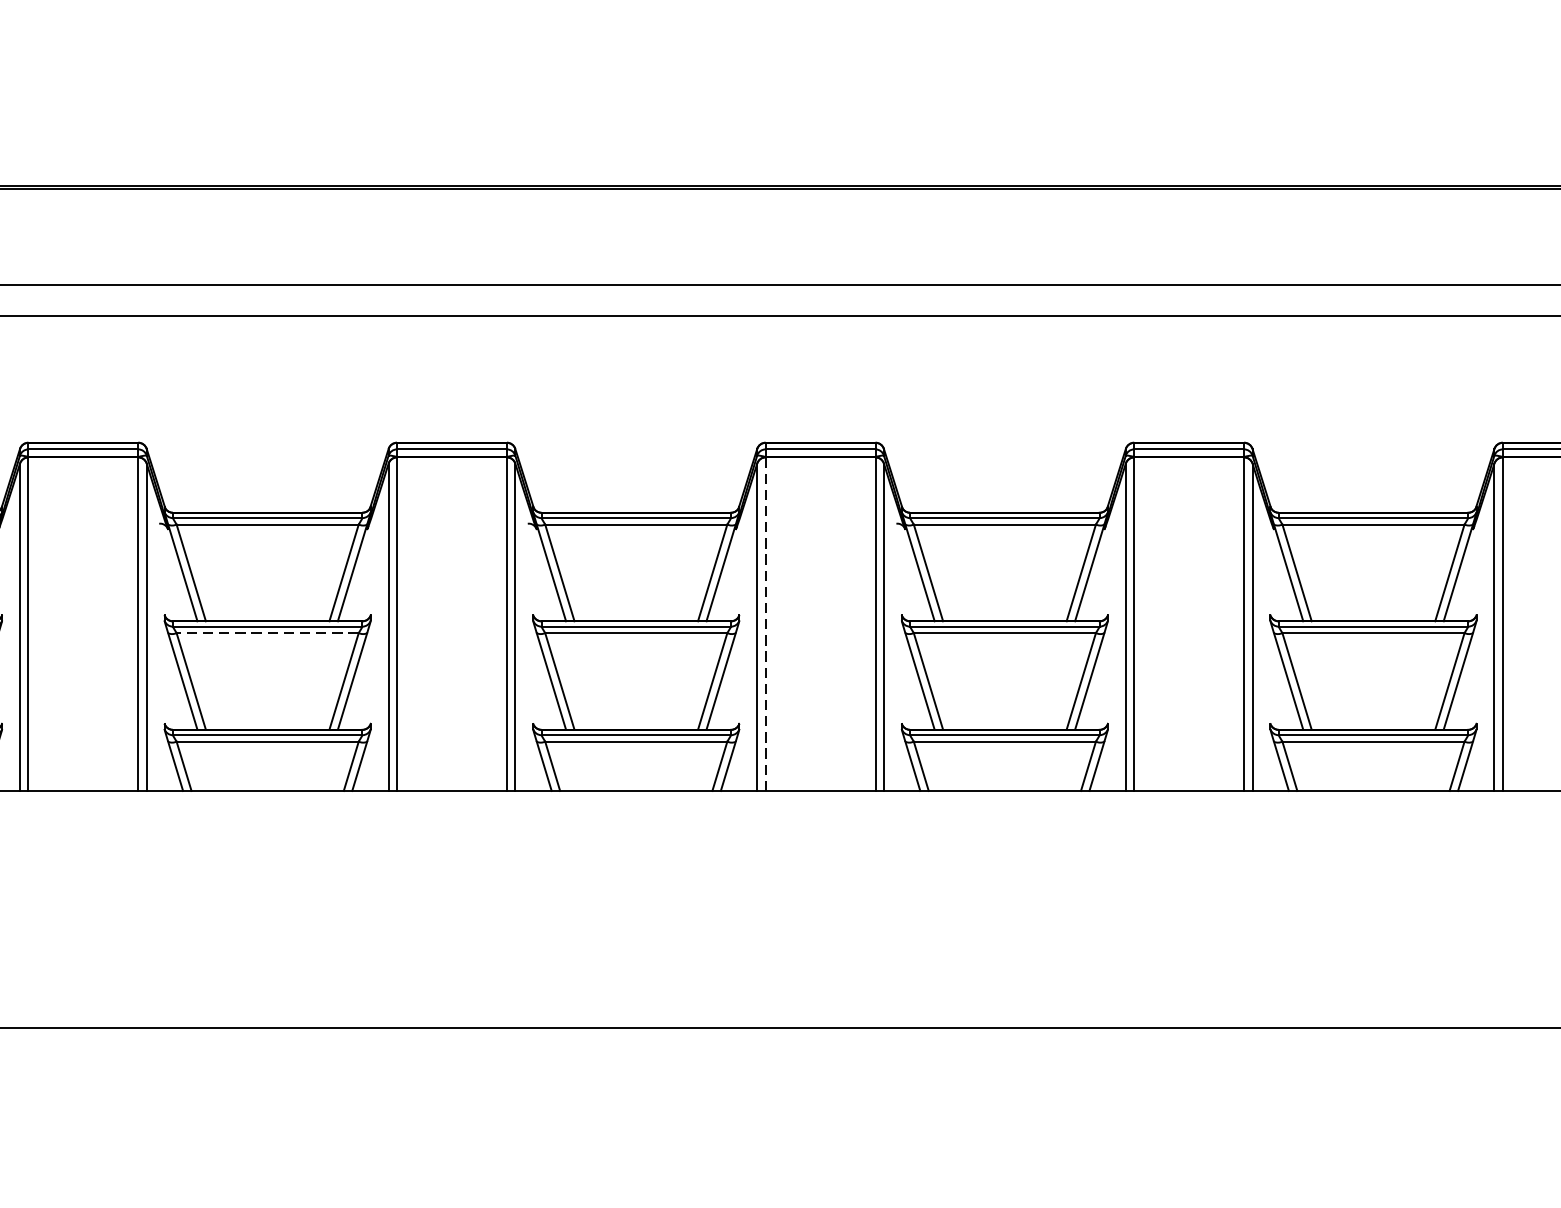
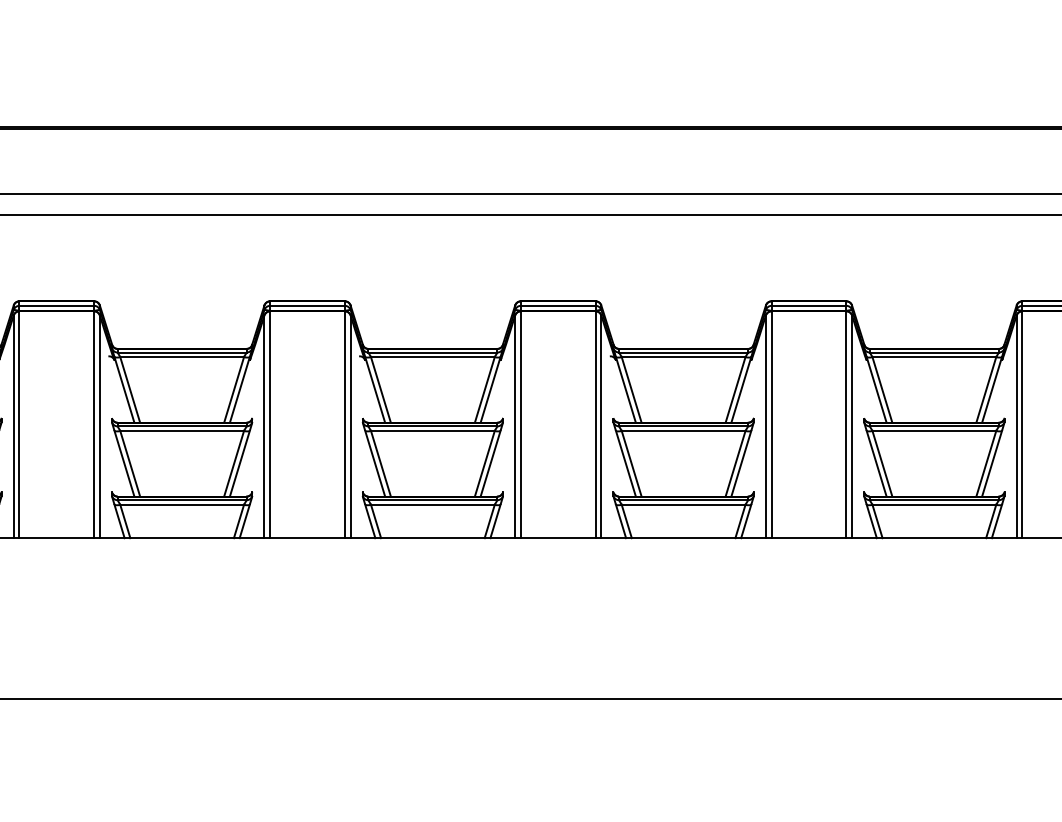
line: (765, 625) -> (520, 425), dashed -> solid
line: (268, 632) -> (182, 430), dashed -> solid

